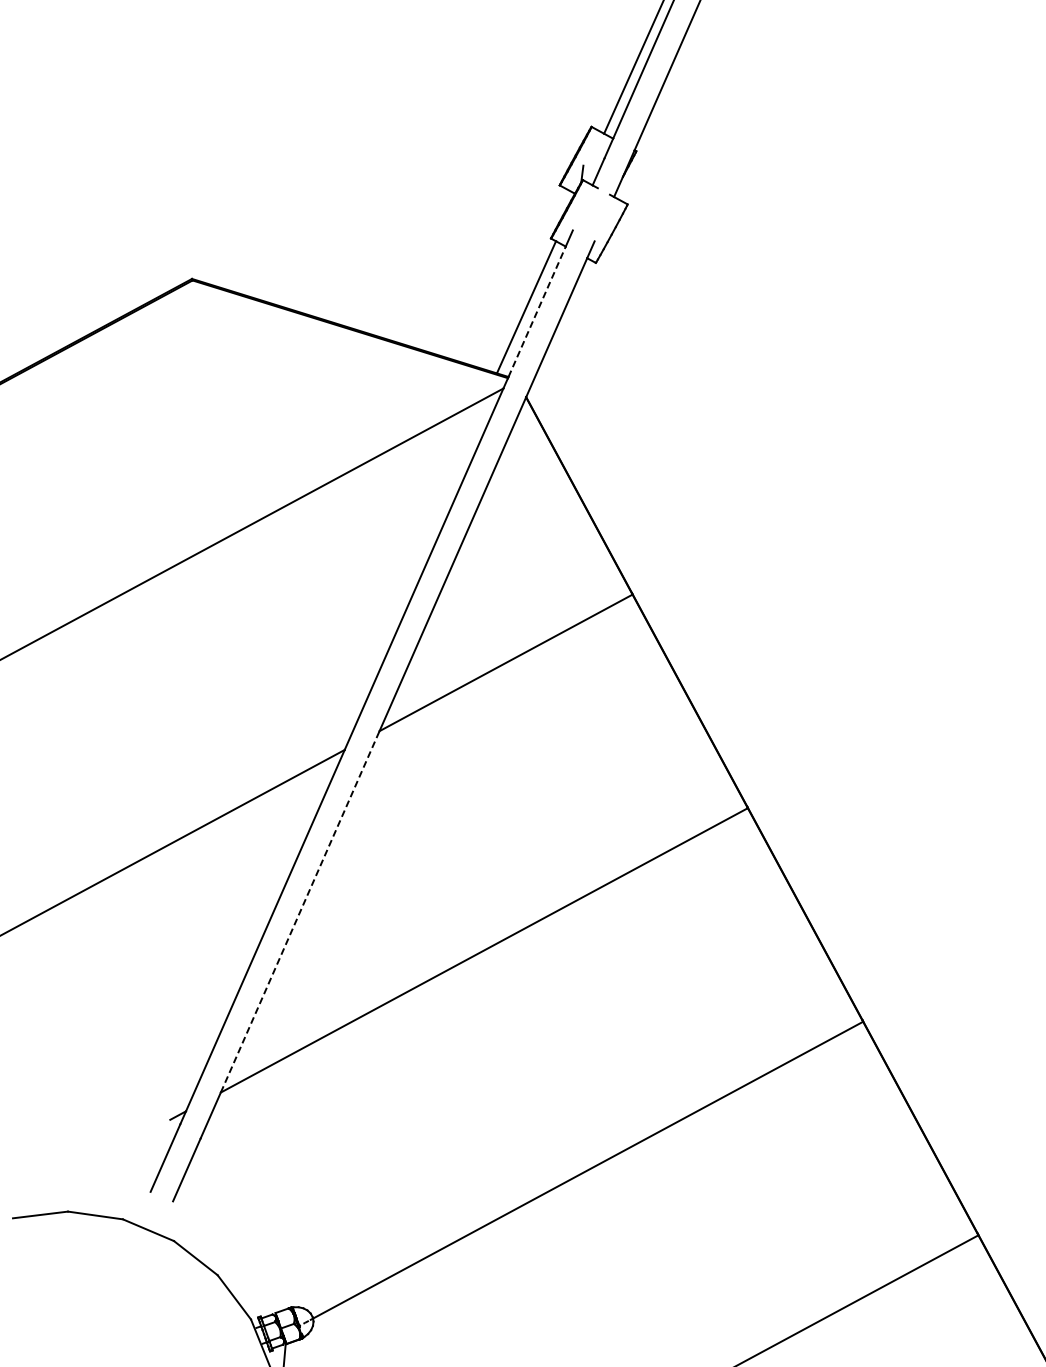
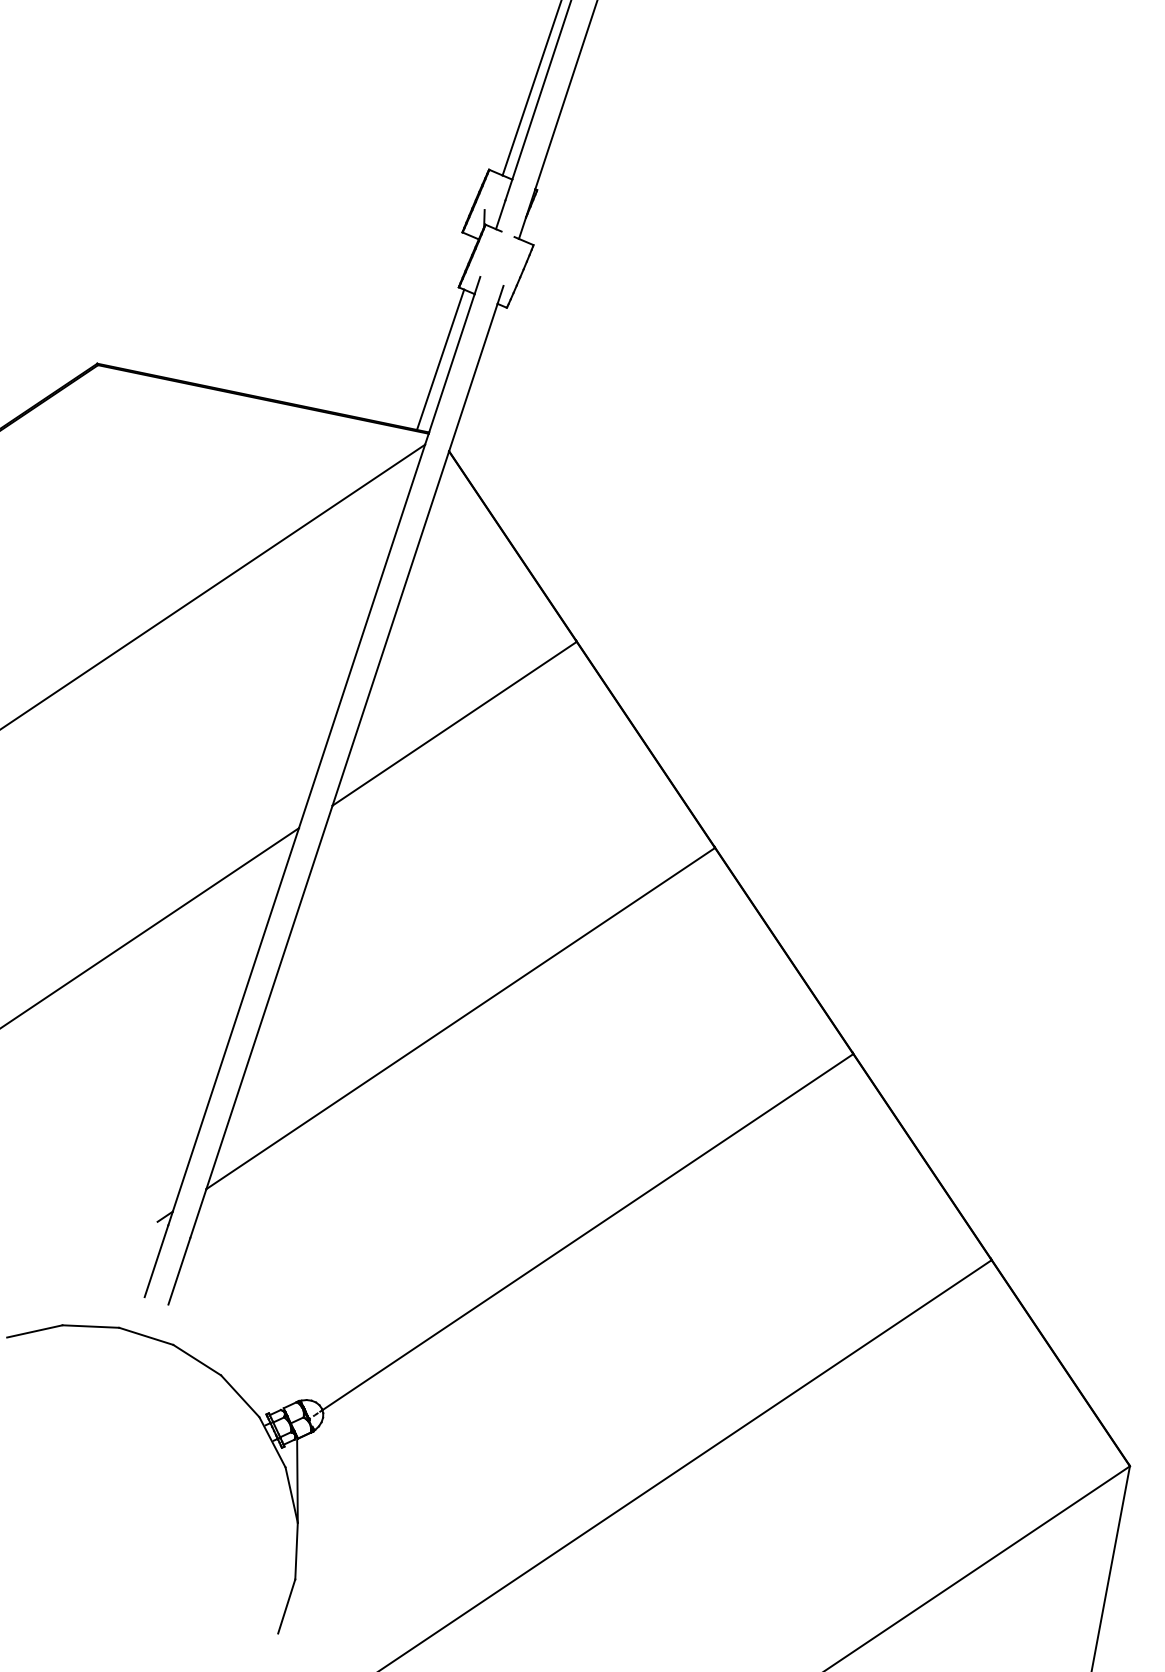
line: (536, 311) -> (451, 363), dashed -> solid
line: (300, 911) -> (269, 997), dashed -> solid

